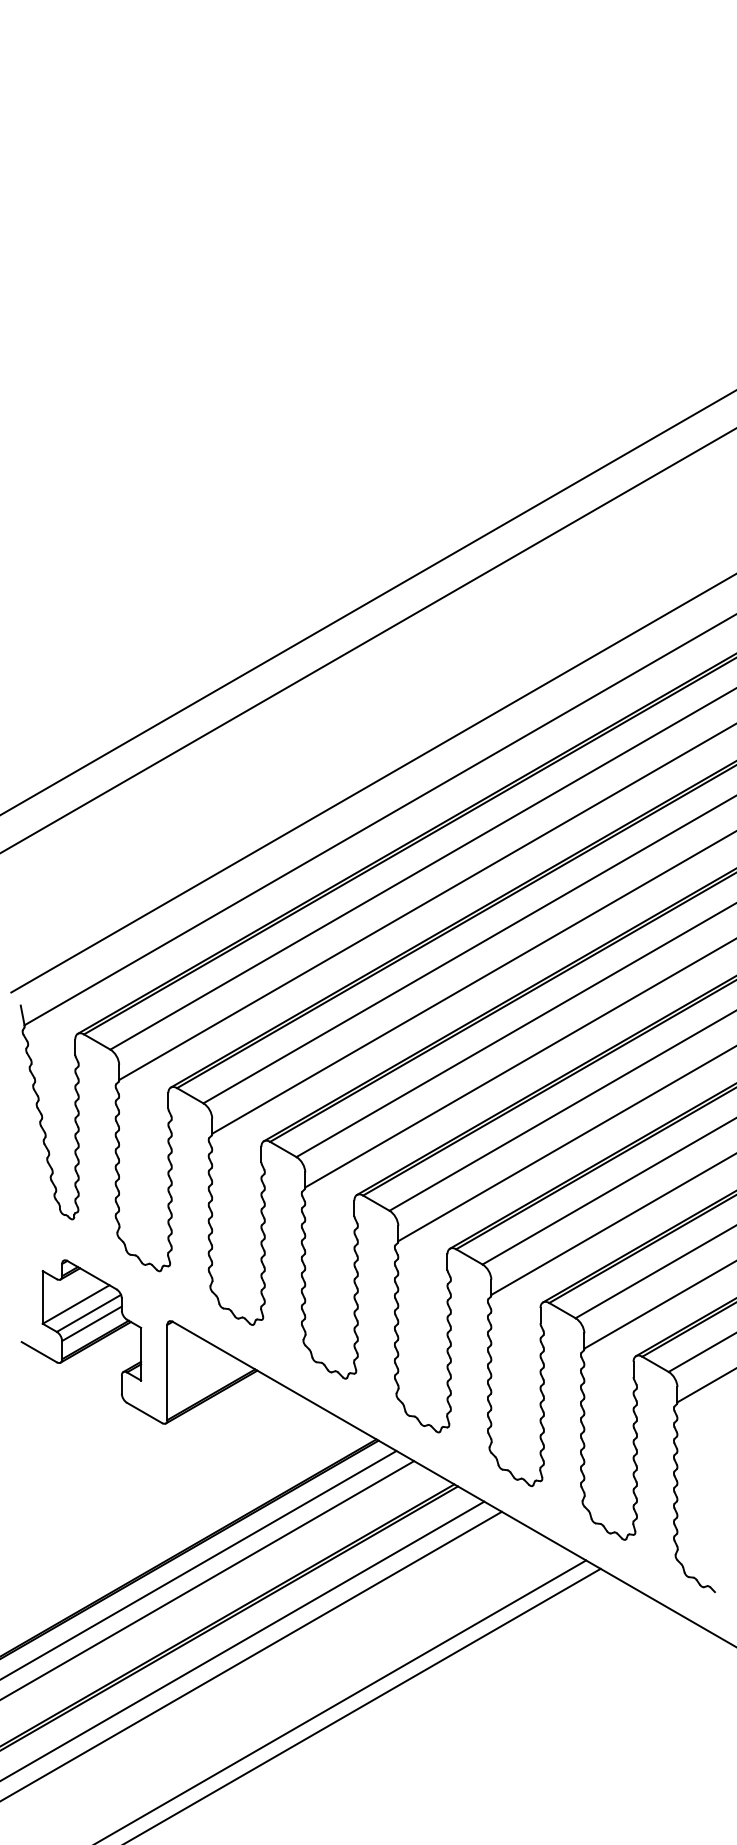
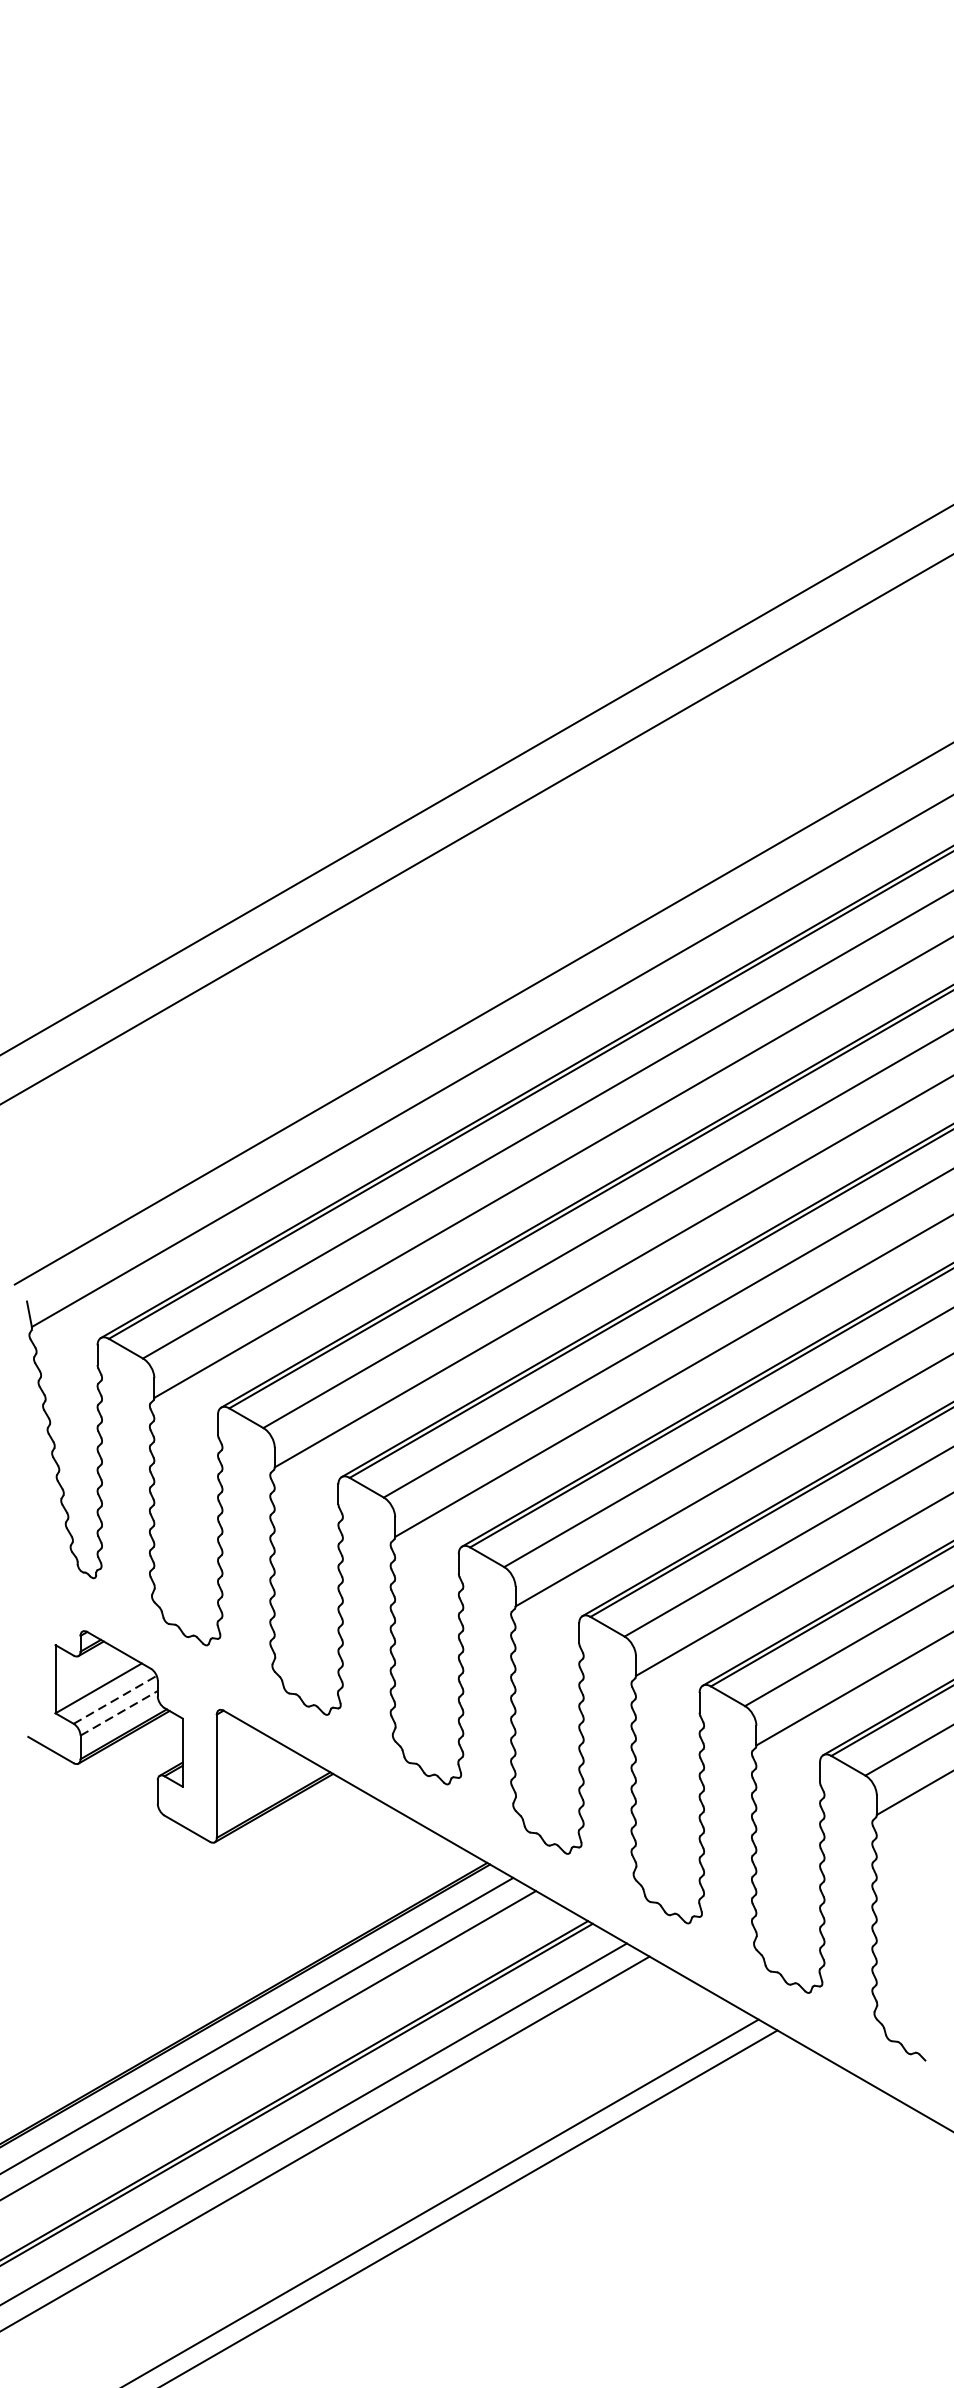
line: (89, 1313) -> (115, 1699), solid -> dashed
line: (92, 1323) -> (119, 1712), solid -> dashed

